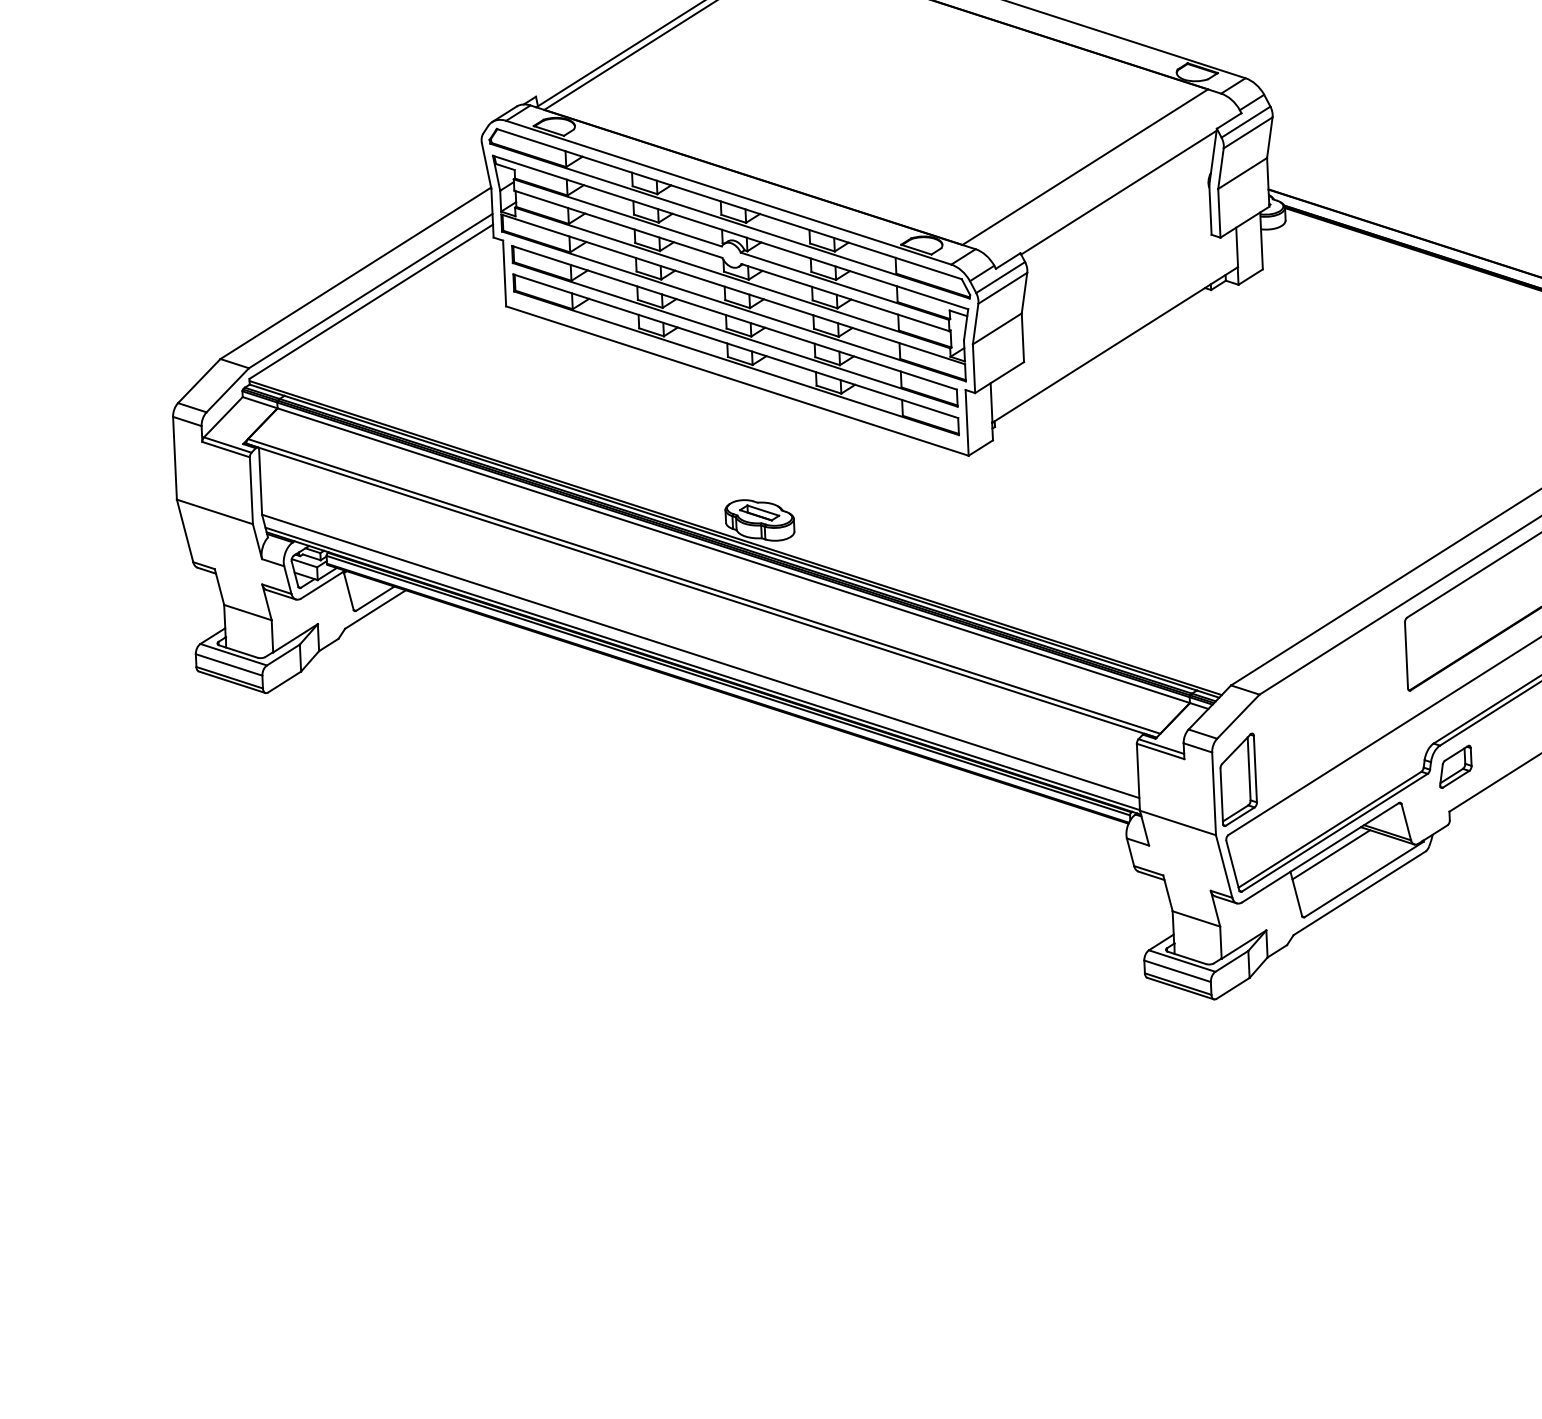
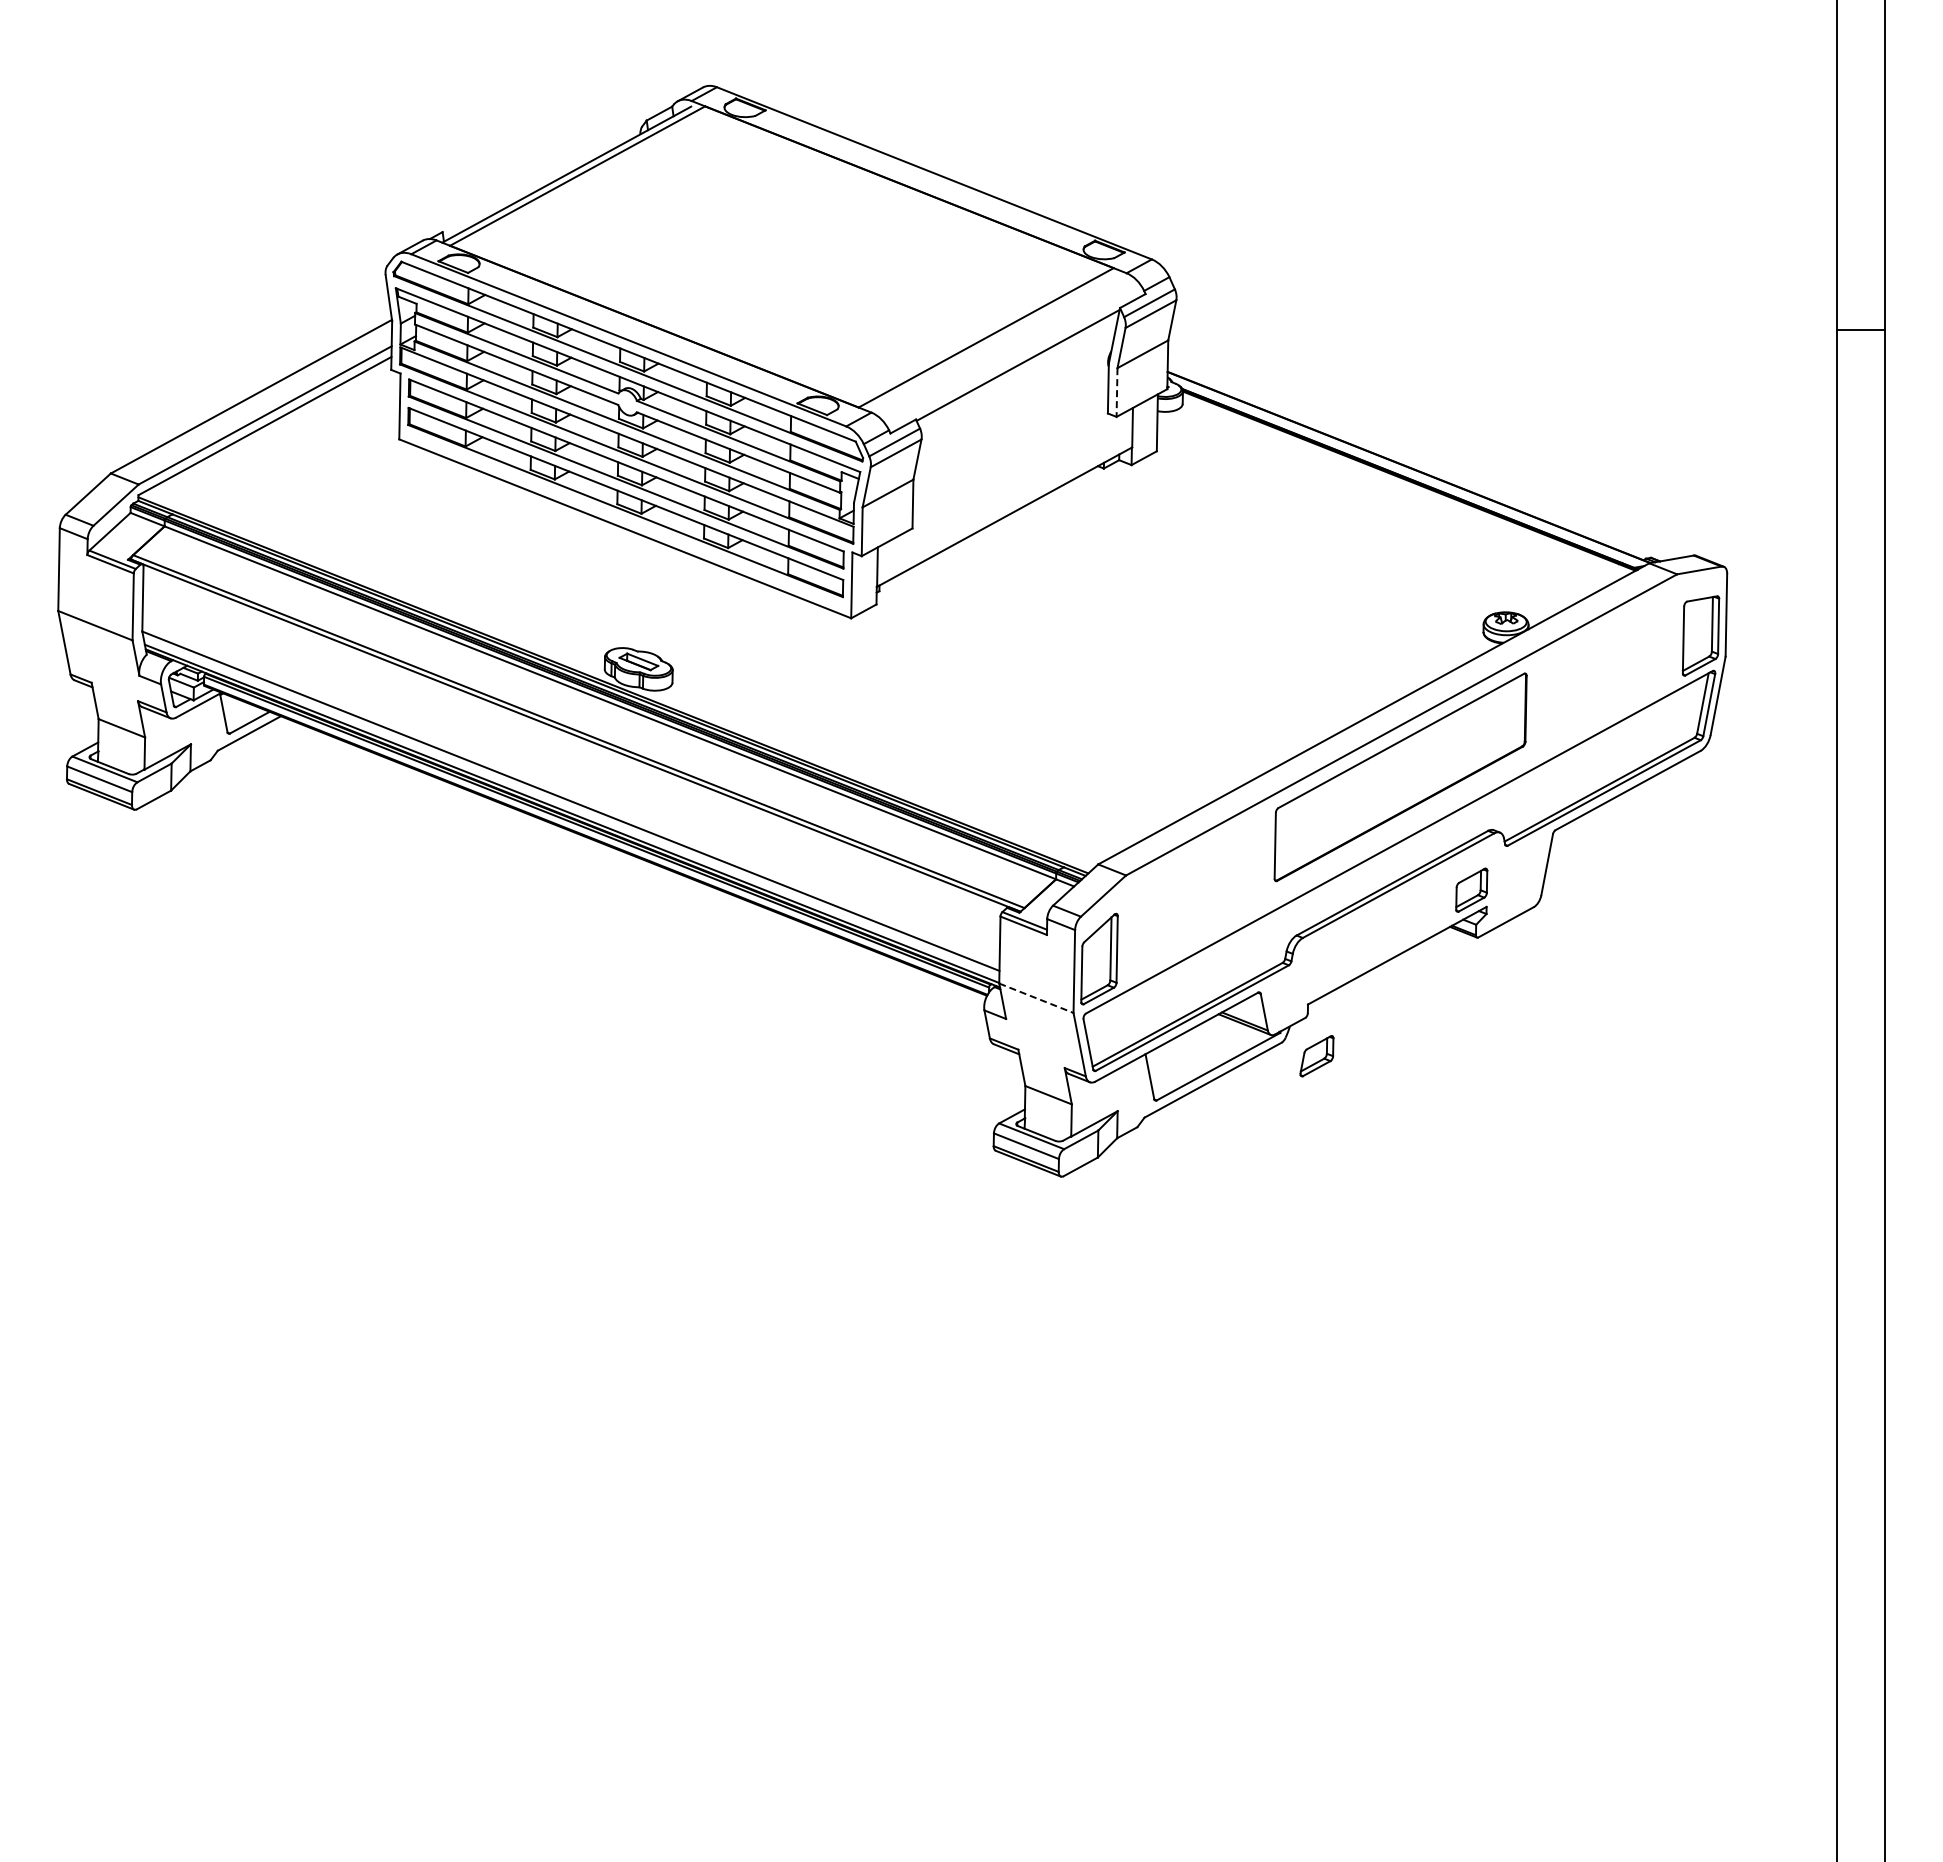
line: (1219, 214) -> (1117, 393), solid -> dashed
part: (1455, 767) -> (1316, 1056), moved
line: (1178, 823) -> (1036, 998), solid -> dashed
line: (1331, 854) -> (1187, 1039), removed

